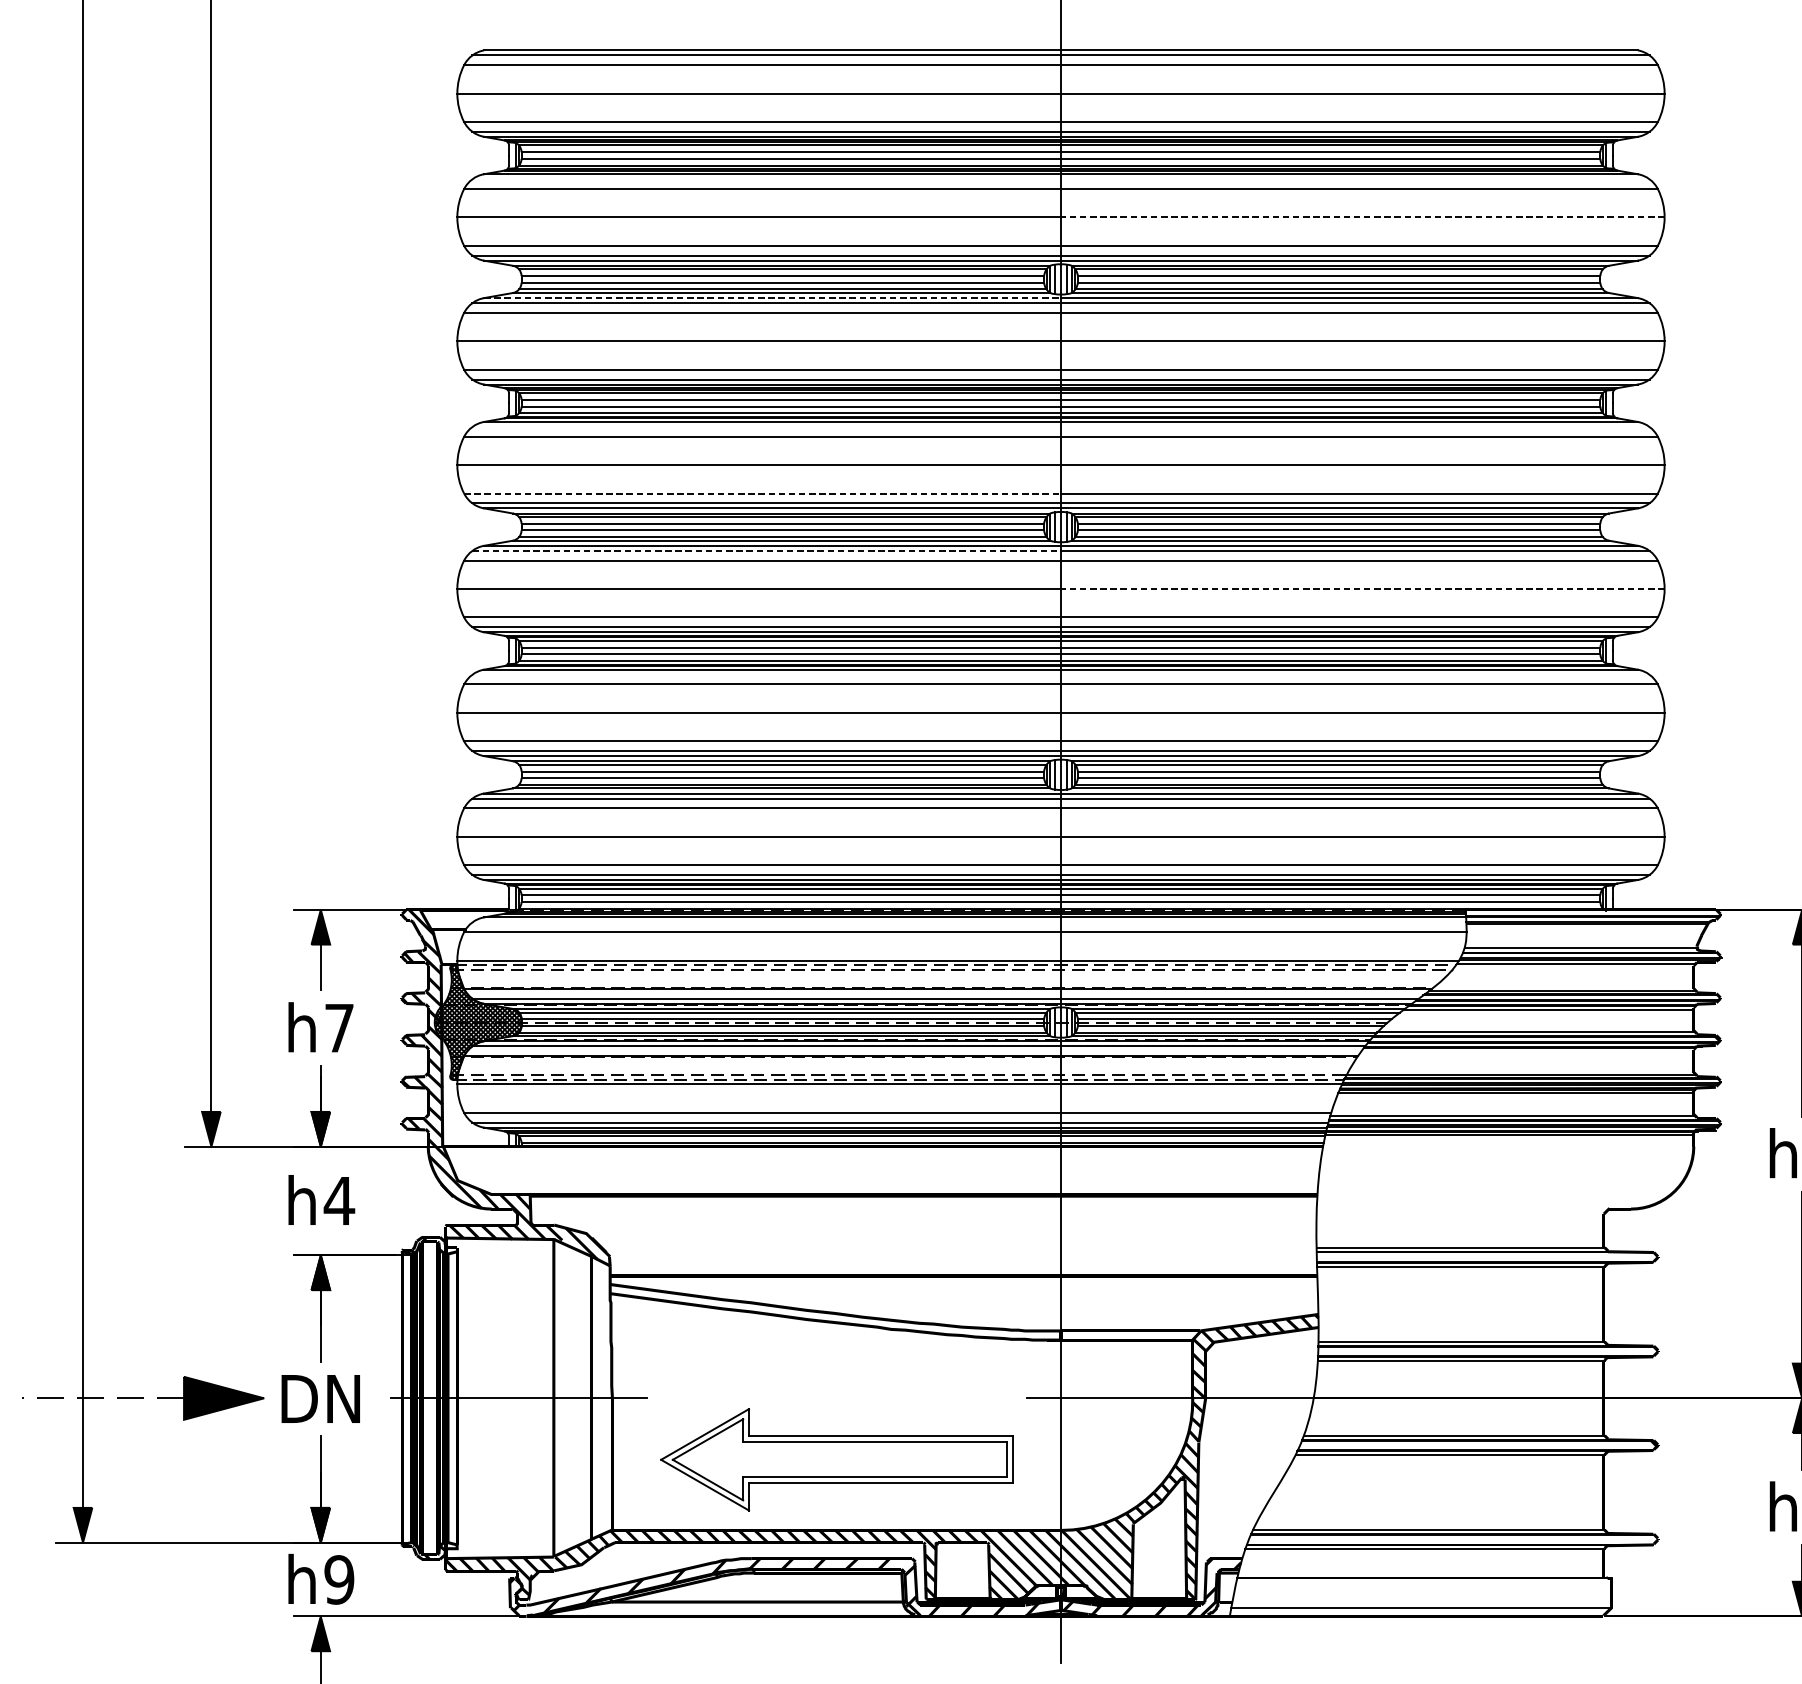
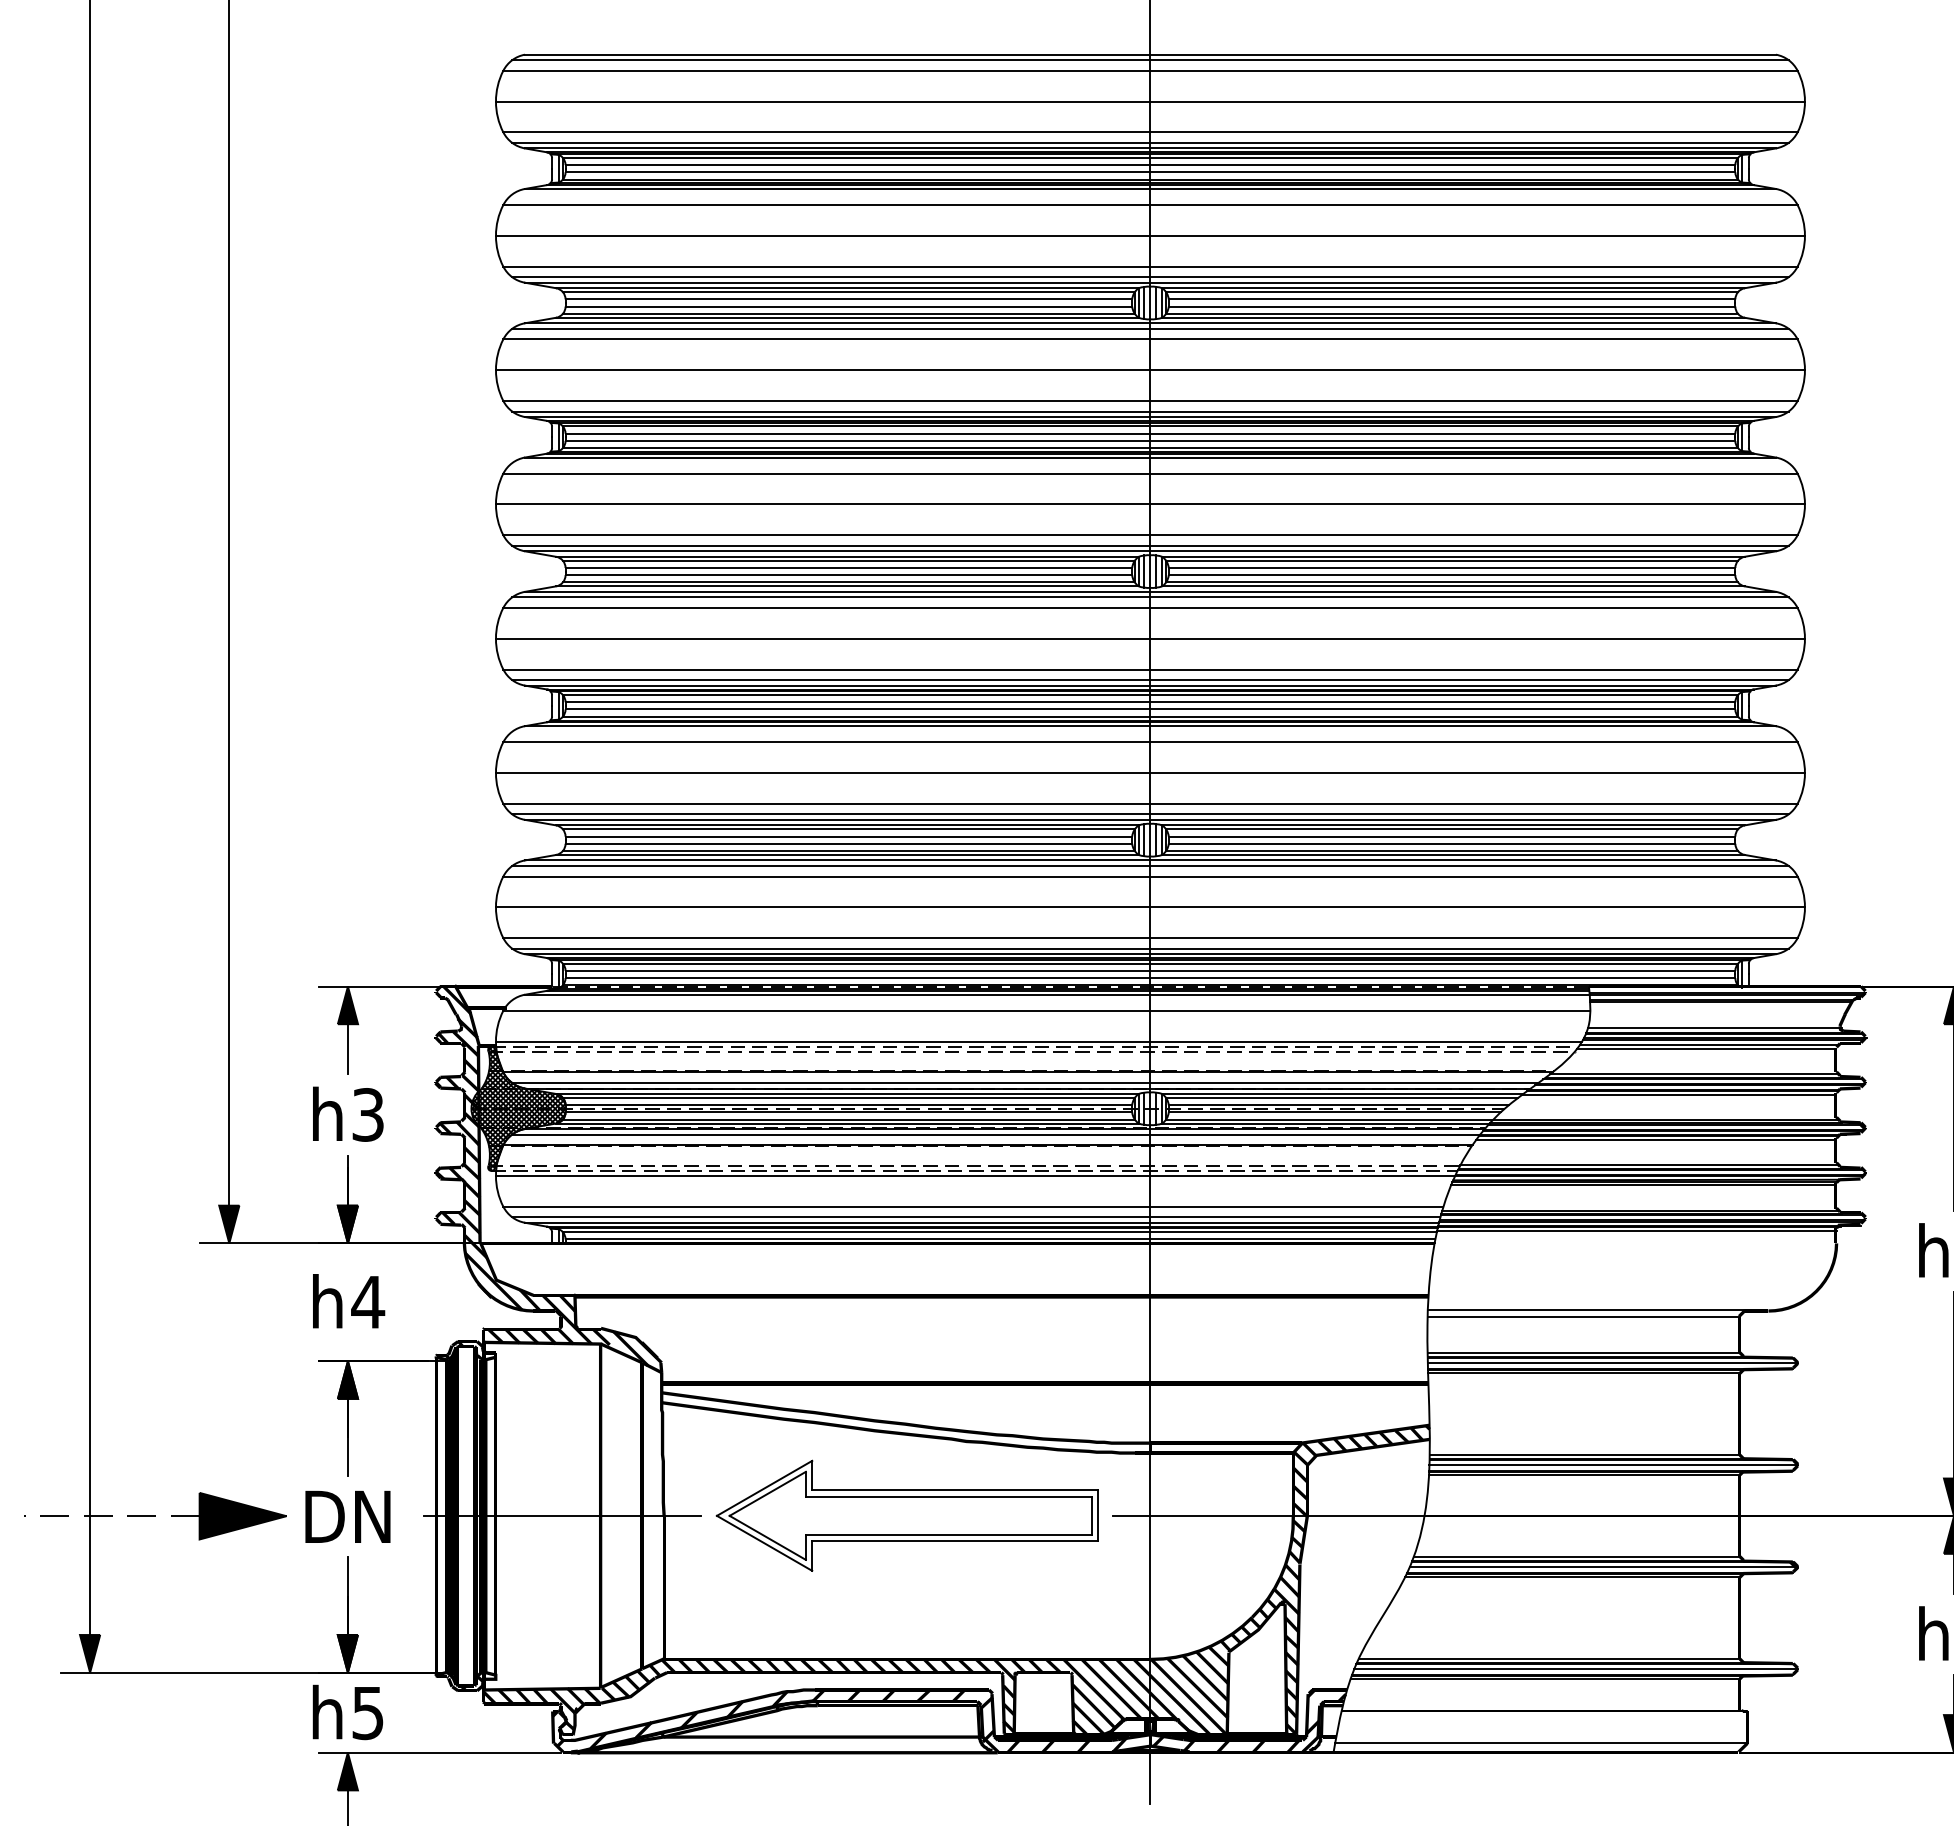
line: (1362, 217) -> (1477, 235), dashed -> solid
line: (772, 298) -> (837, 323), dashed -> solid
line: (762, 493) -> (826, 535), dashed -> solid
line: (766, 551) -> (831, 597), dashed -> solid
line: (1362, 588) -> (1477, 638), dashed -> solid
line: (1572, 967) -> (1705, 1049), added
text: (338, 1027) -> (367, 1114), h7 -> h3
line: (1526, 1051) -> (1655, 1140), added
line: (1463, 1208) -> (1586, 1310), added
line: (1460, 1214) -> (1583, 1316), added
line: (1487, 1257) -> (1612, 1363), added
line: (1488, 1351) -> (1613, 1465), added
line: (1478, 1445) -> (1603, 1567), added
part: (835, 1459) -> (906, 1515), moved
line: (1452, 1539) -> (1575, 1669), added
text: (338, 1579) -> (367, 1712), h9 -> h5

